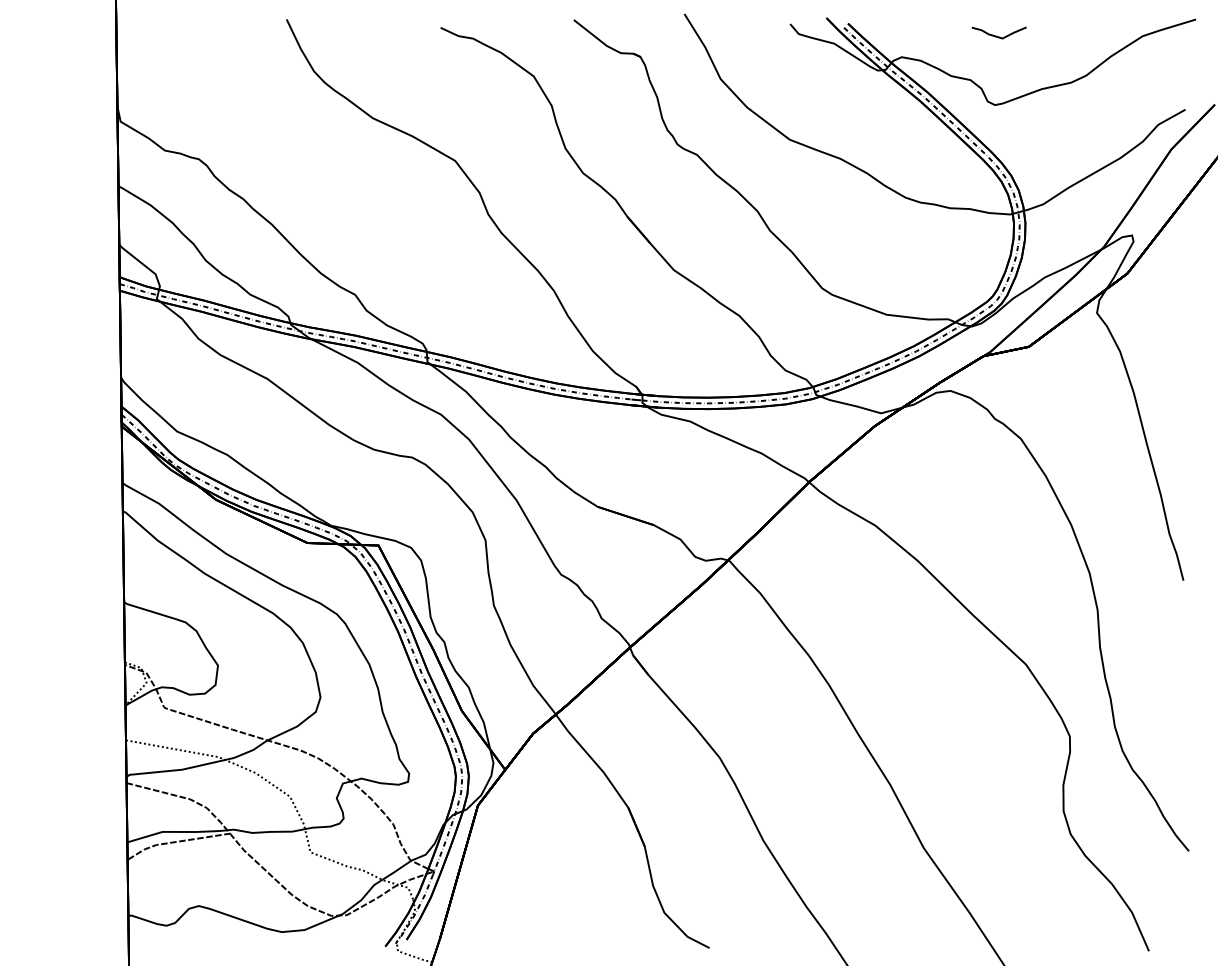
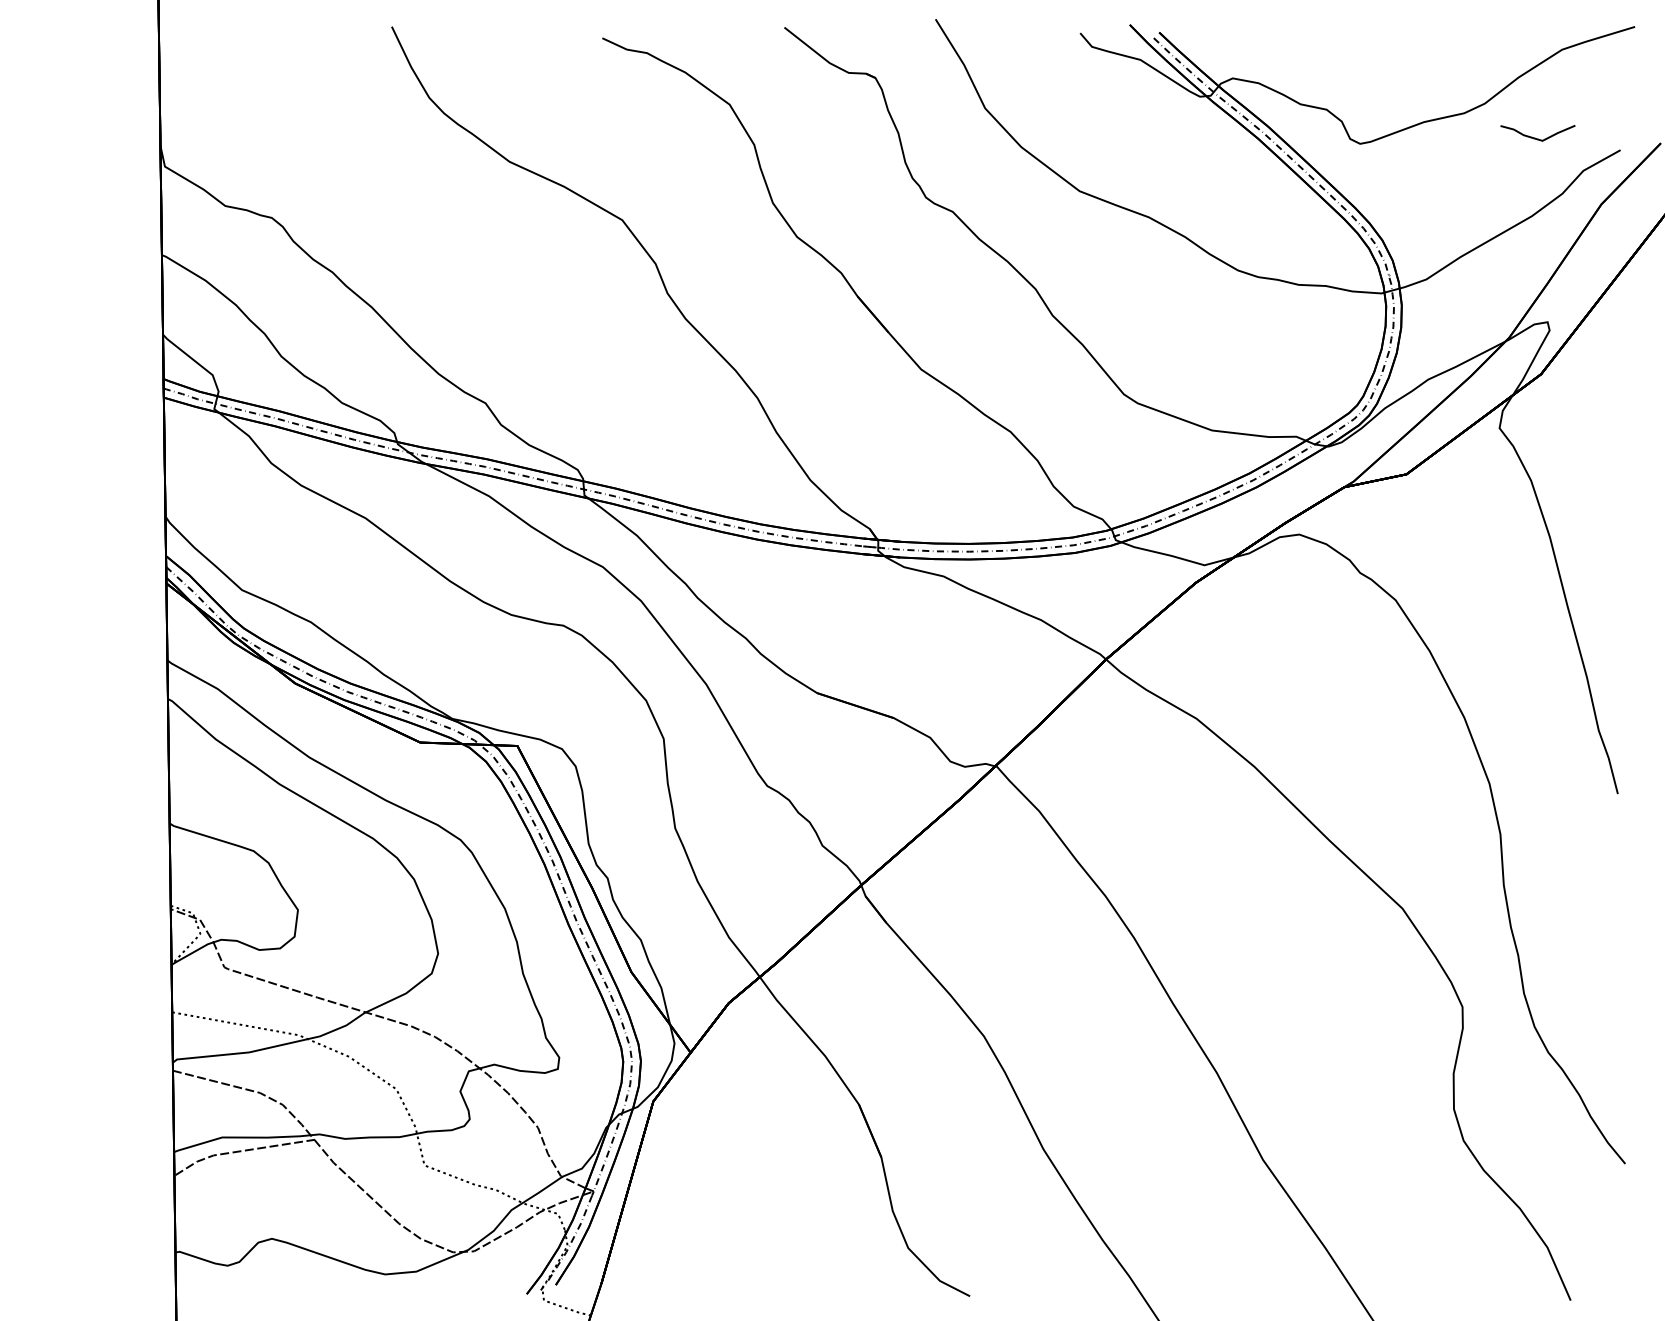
curve: (997, 36) -> (1535, 137), moved

